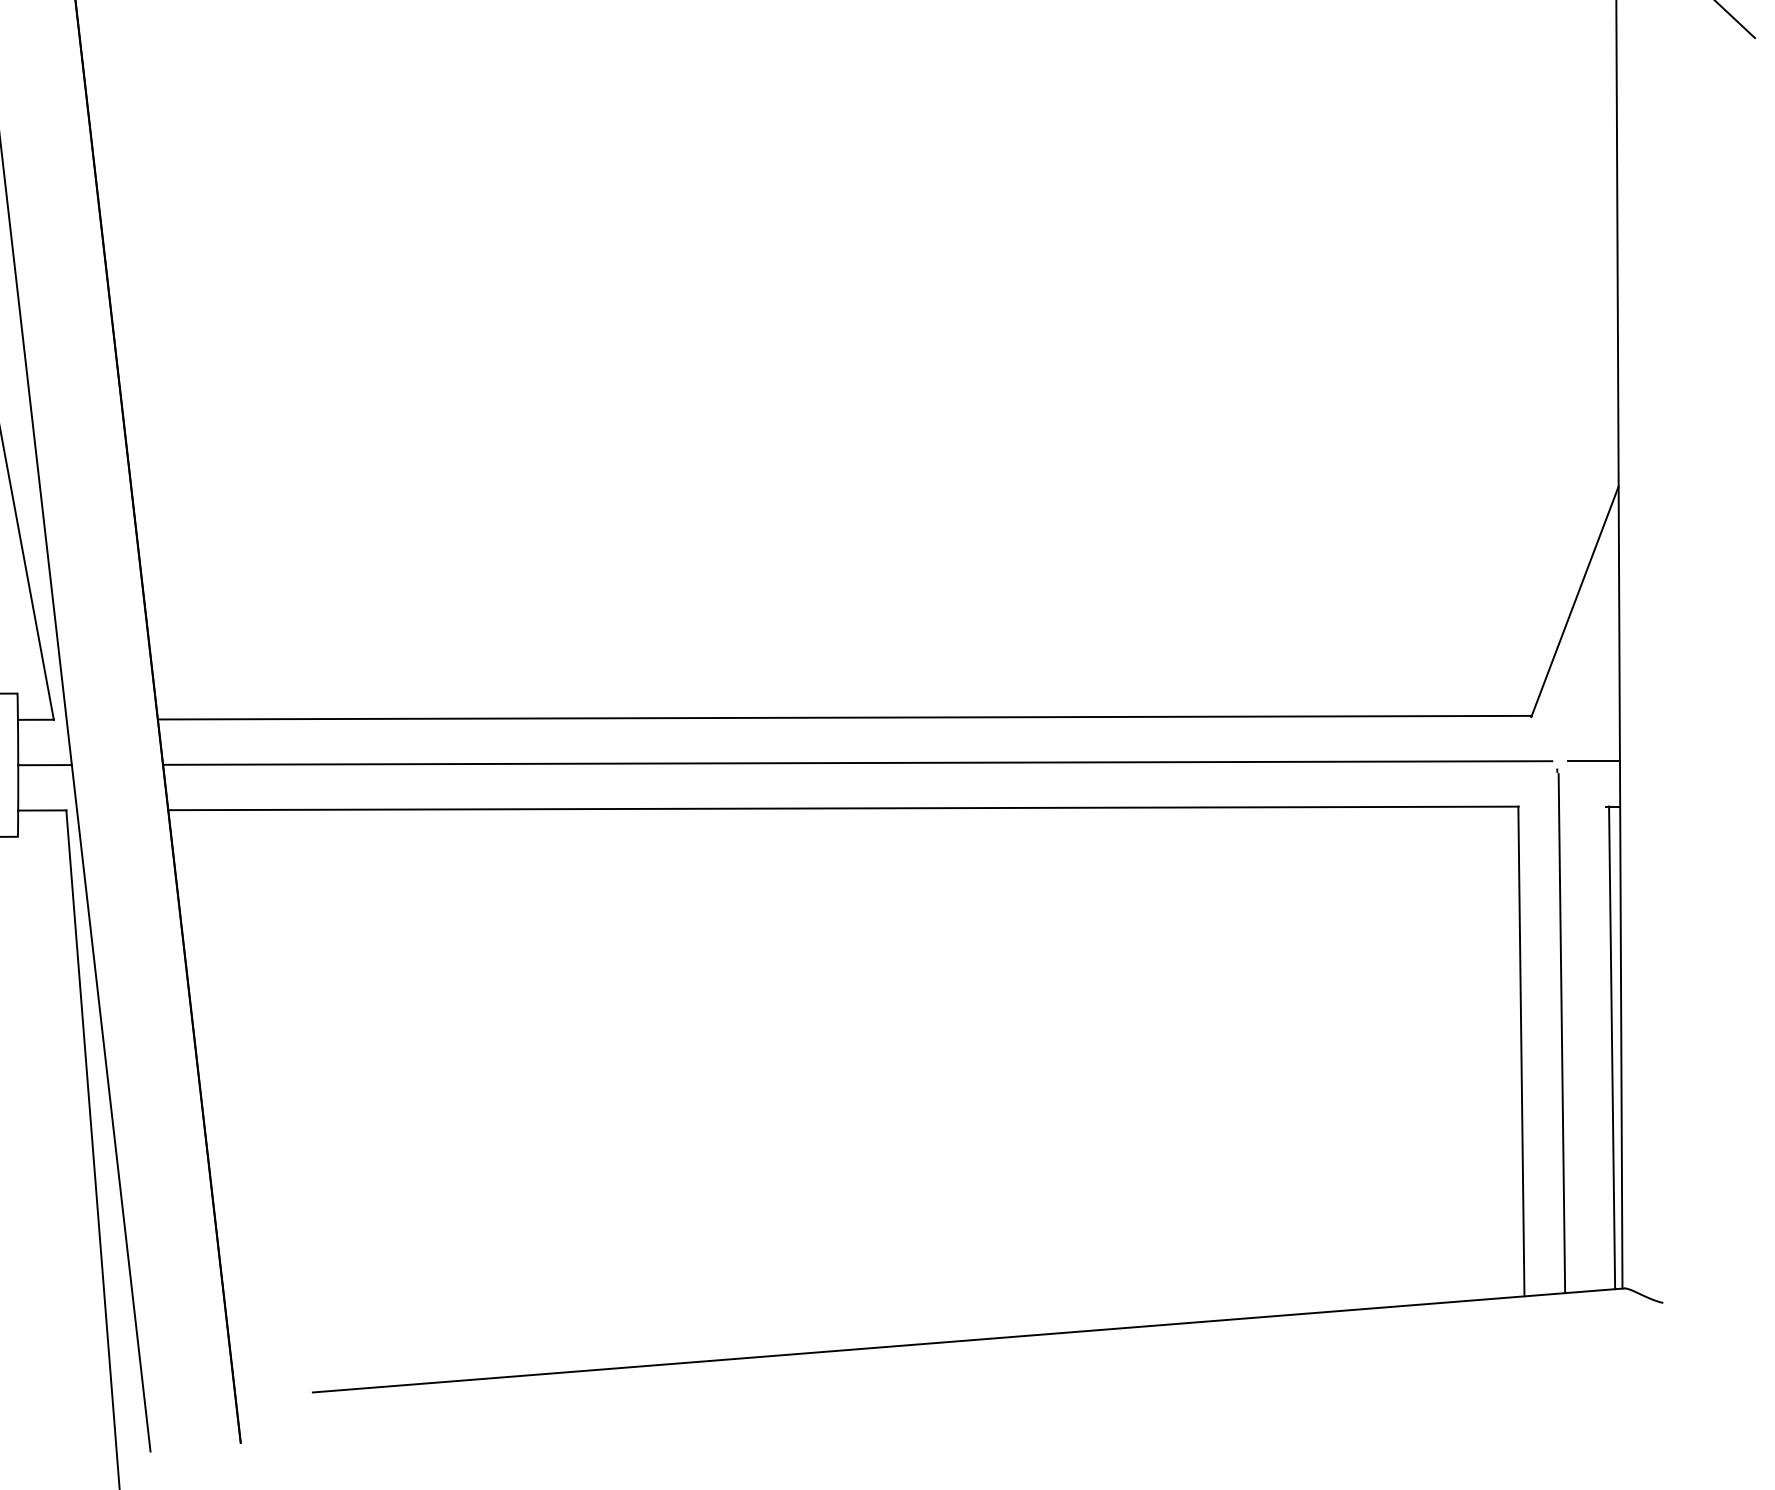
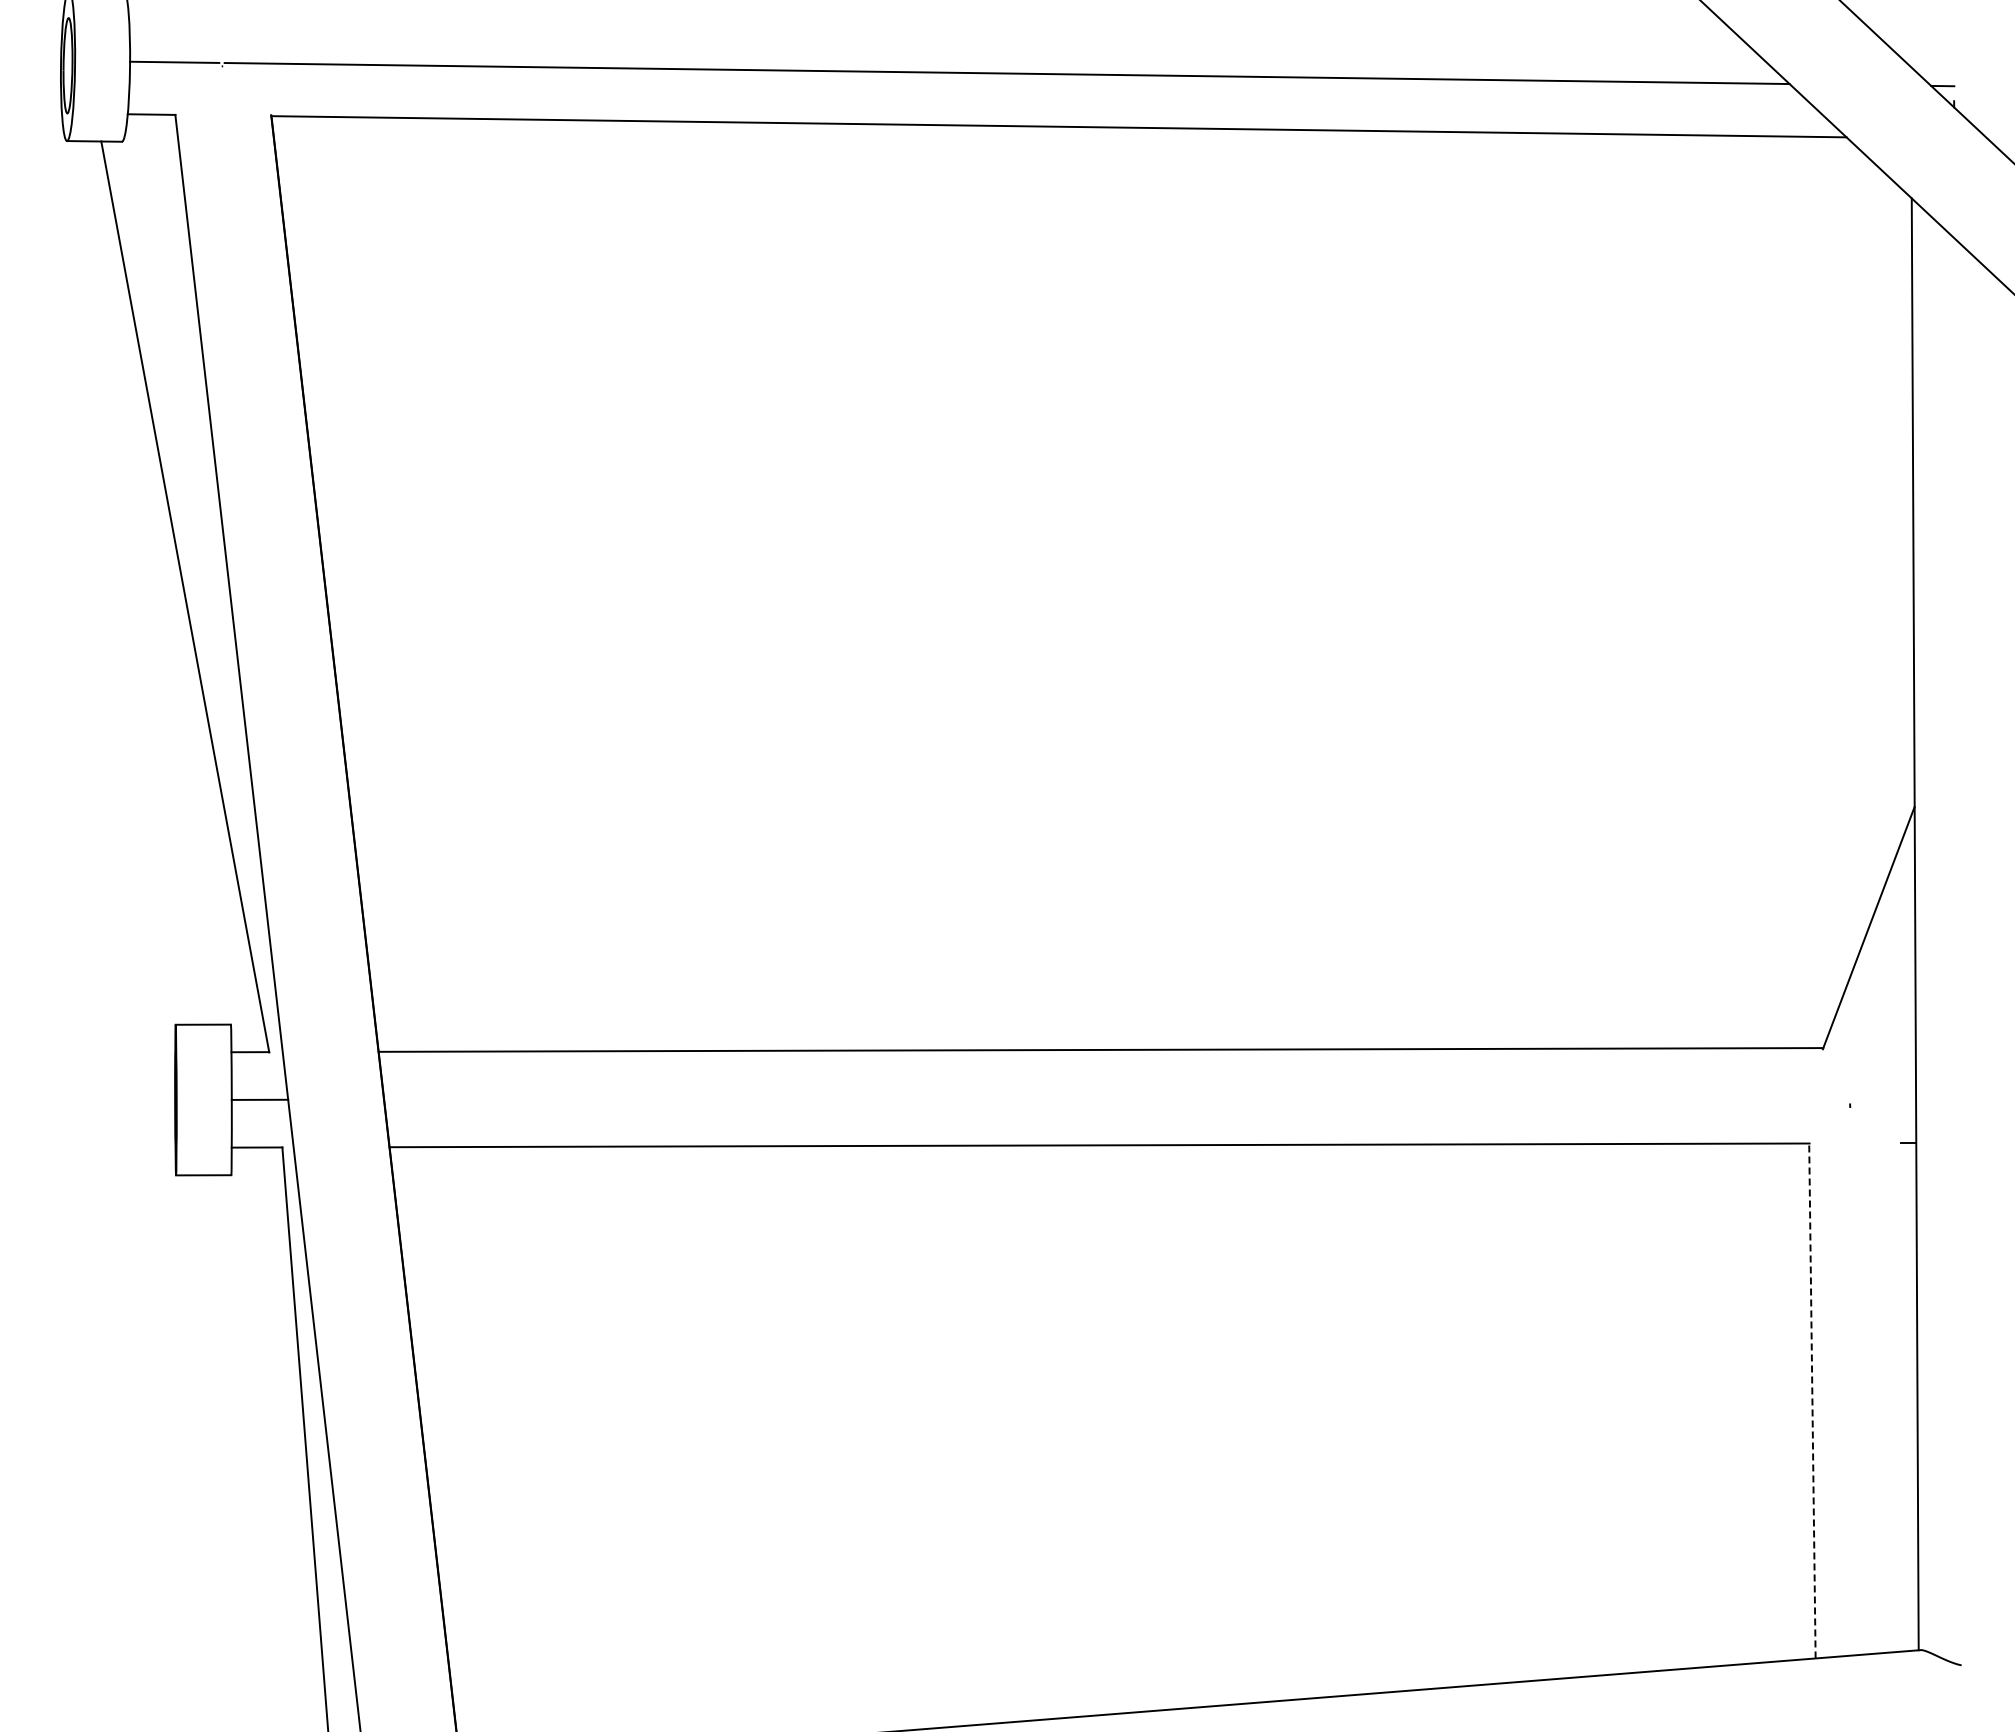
line: (1593, 760) -> (1888, 1095), removed
line: (857, 762) -> (1114, 1097), removed
line: (1561, 1033) -> (1854, 1382), removed
line: (1611, 1047) -> (1907, 1396), removed
line: (1521, 1051) -> (1812, 1400), solid -> dashed

